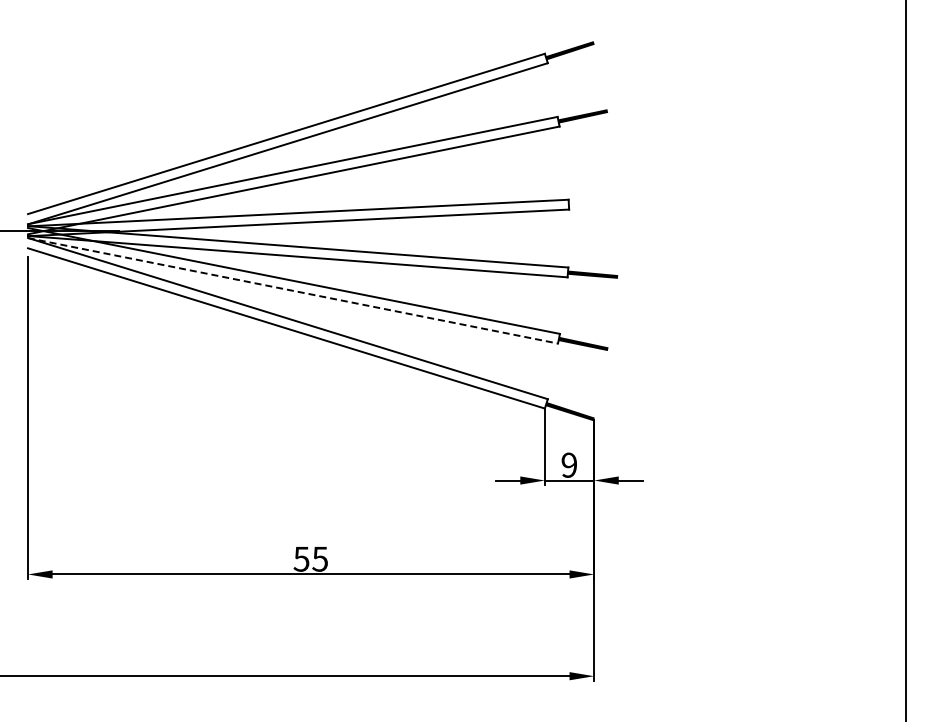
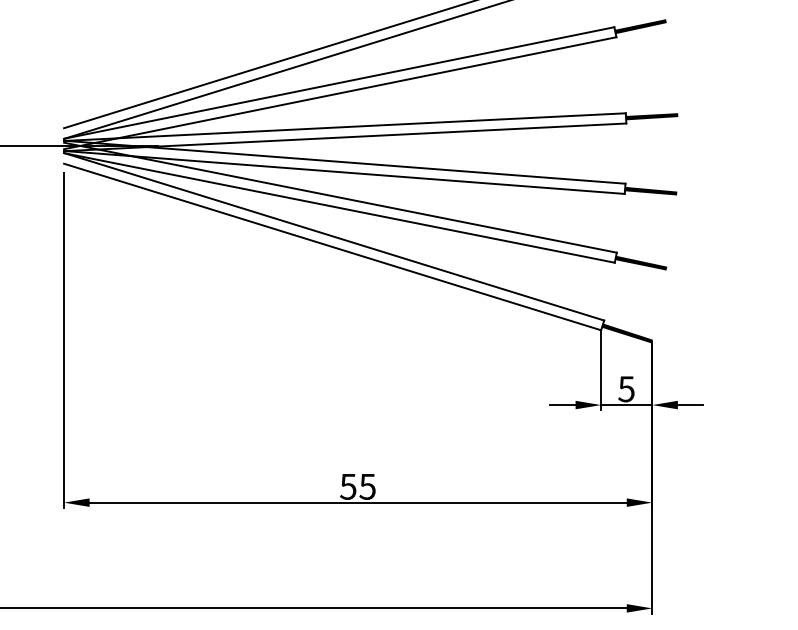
fill: (593, 202) -> (651, 116), added
line: (293, 290) -> (339, 207), dashed -> solid
text: (568, 464) -> (625, 388), 9 -> 5

